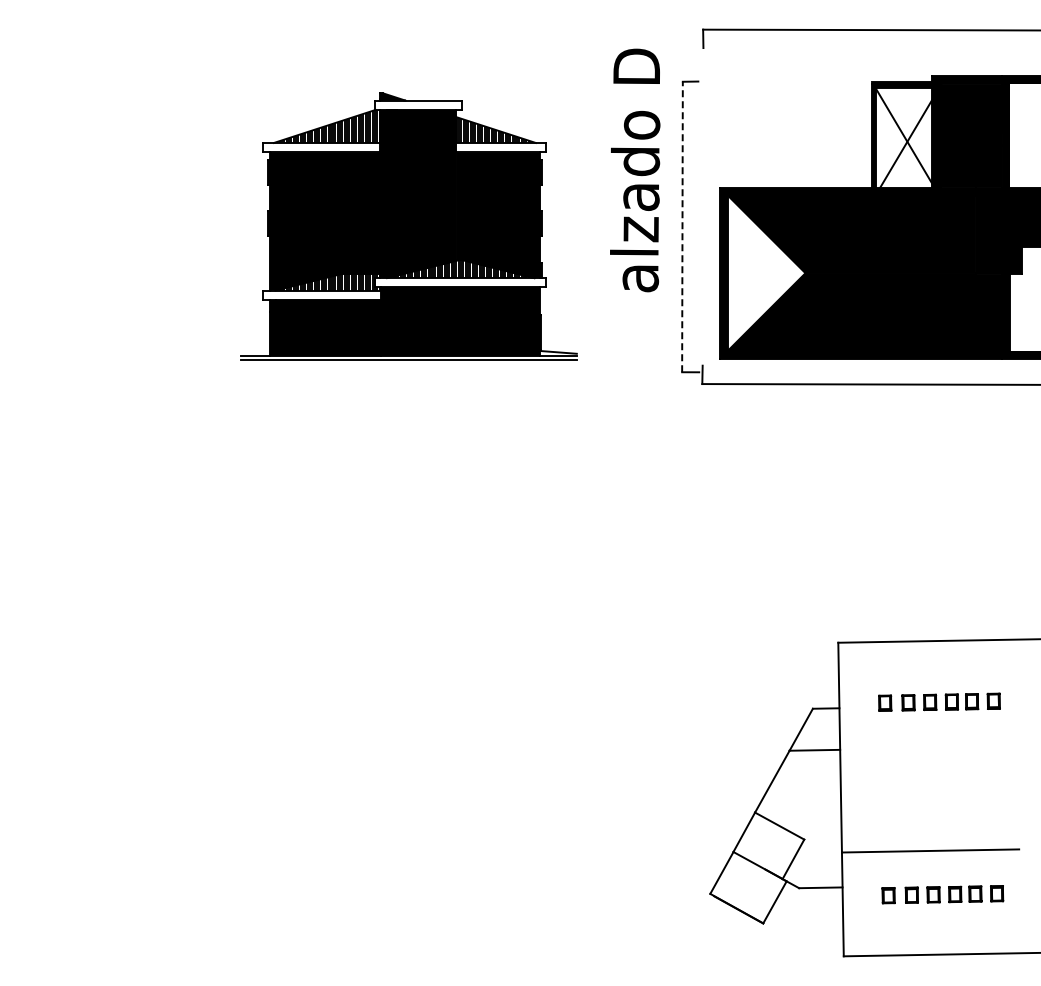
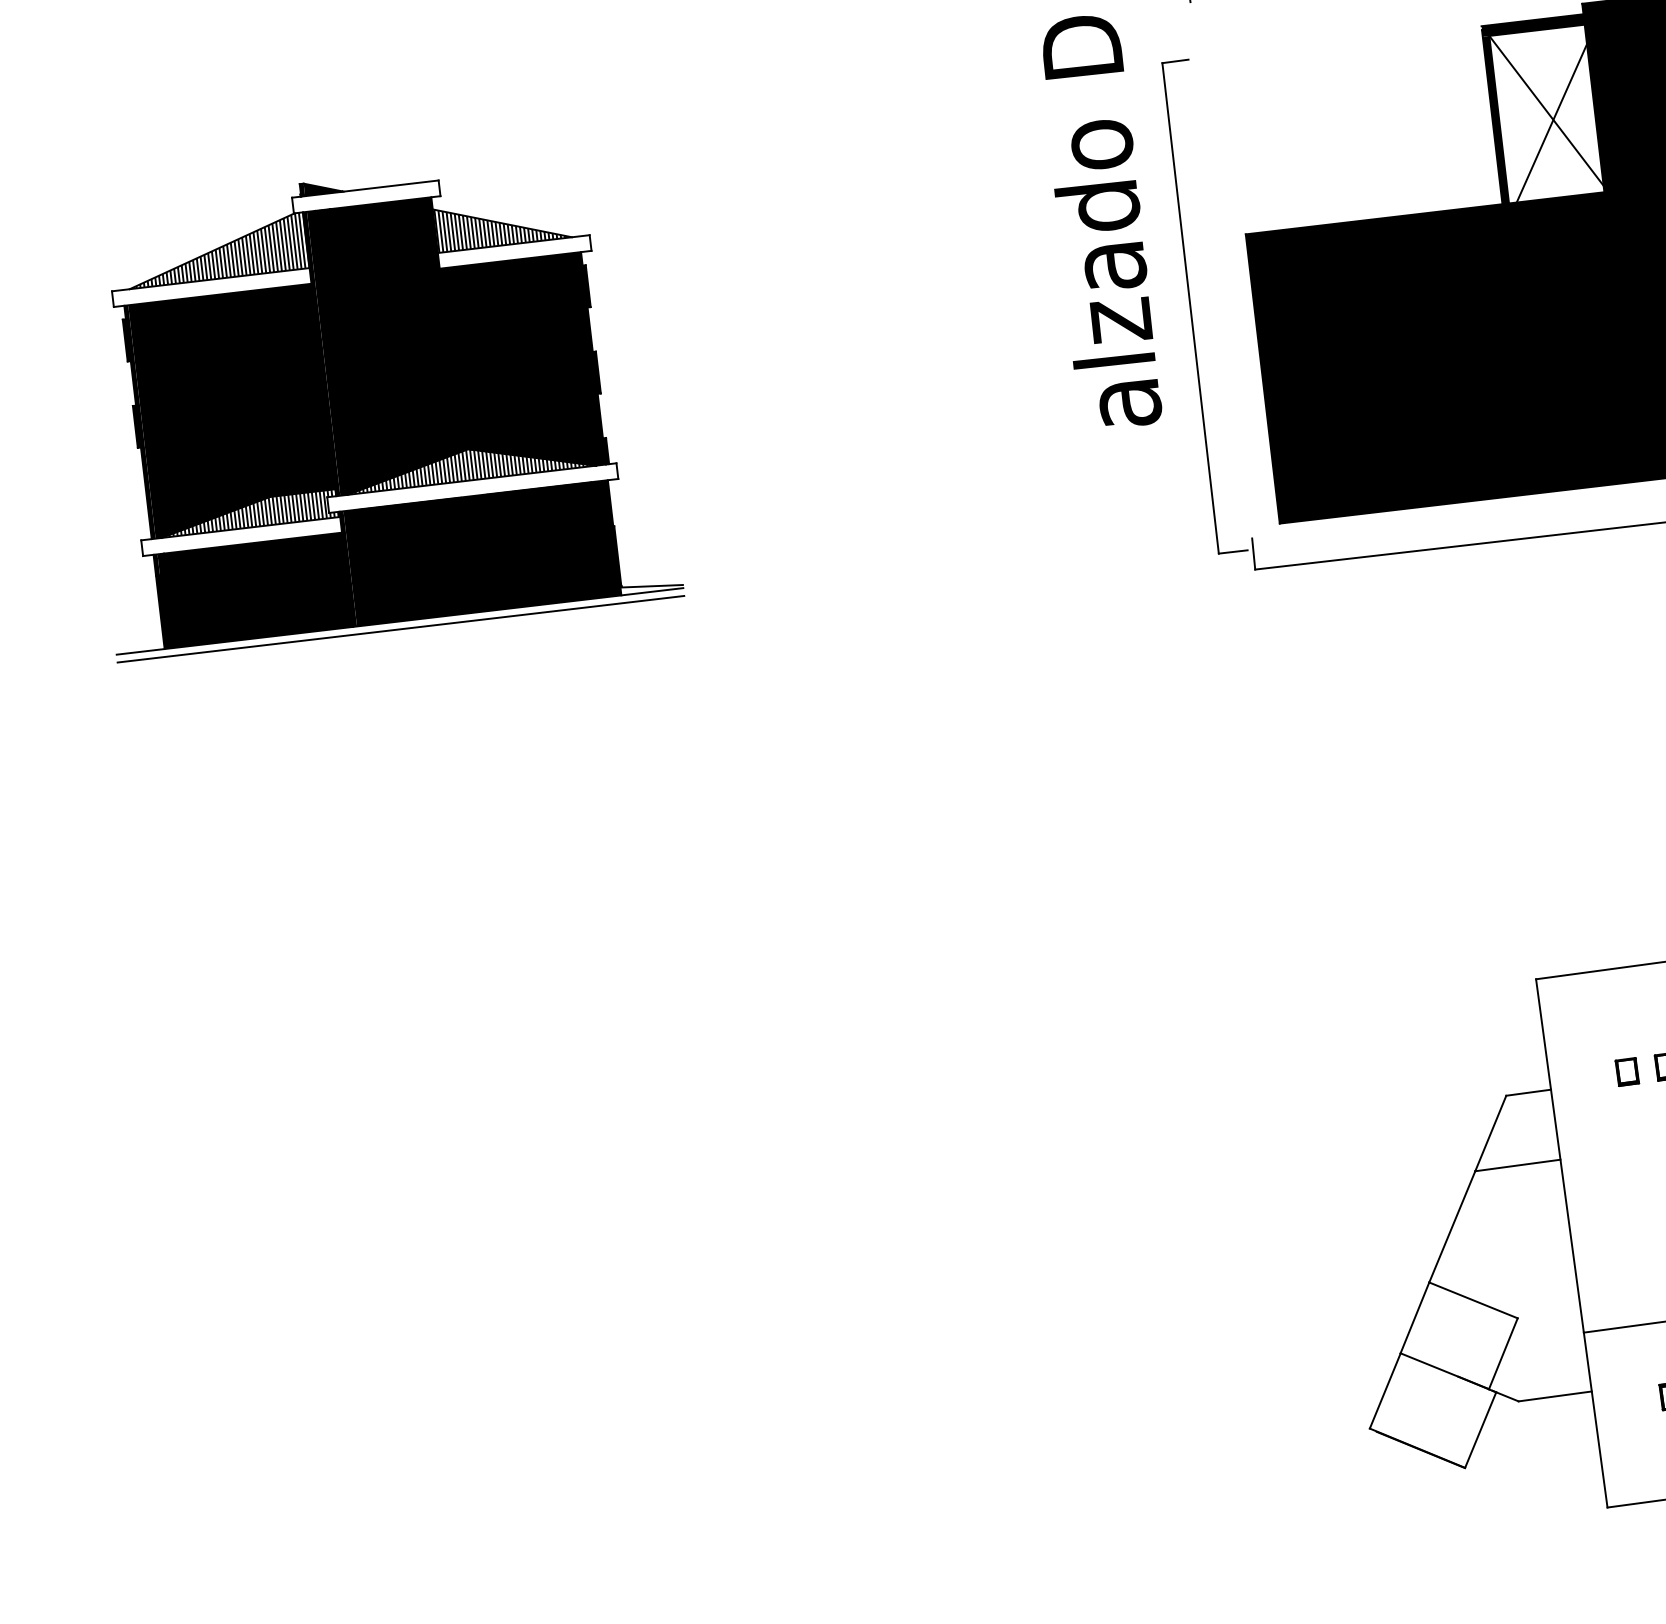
part: (408, 226) -> (373, 403), moved
line: (682, 226) -> (1190, 307), dashed -> solid
fill: (766, 273) -> (1341, 370), added

